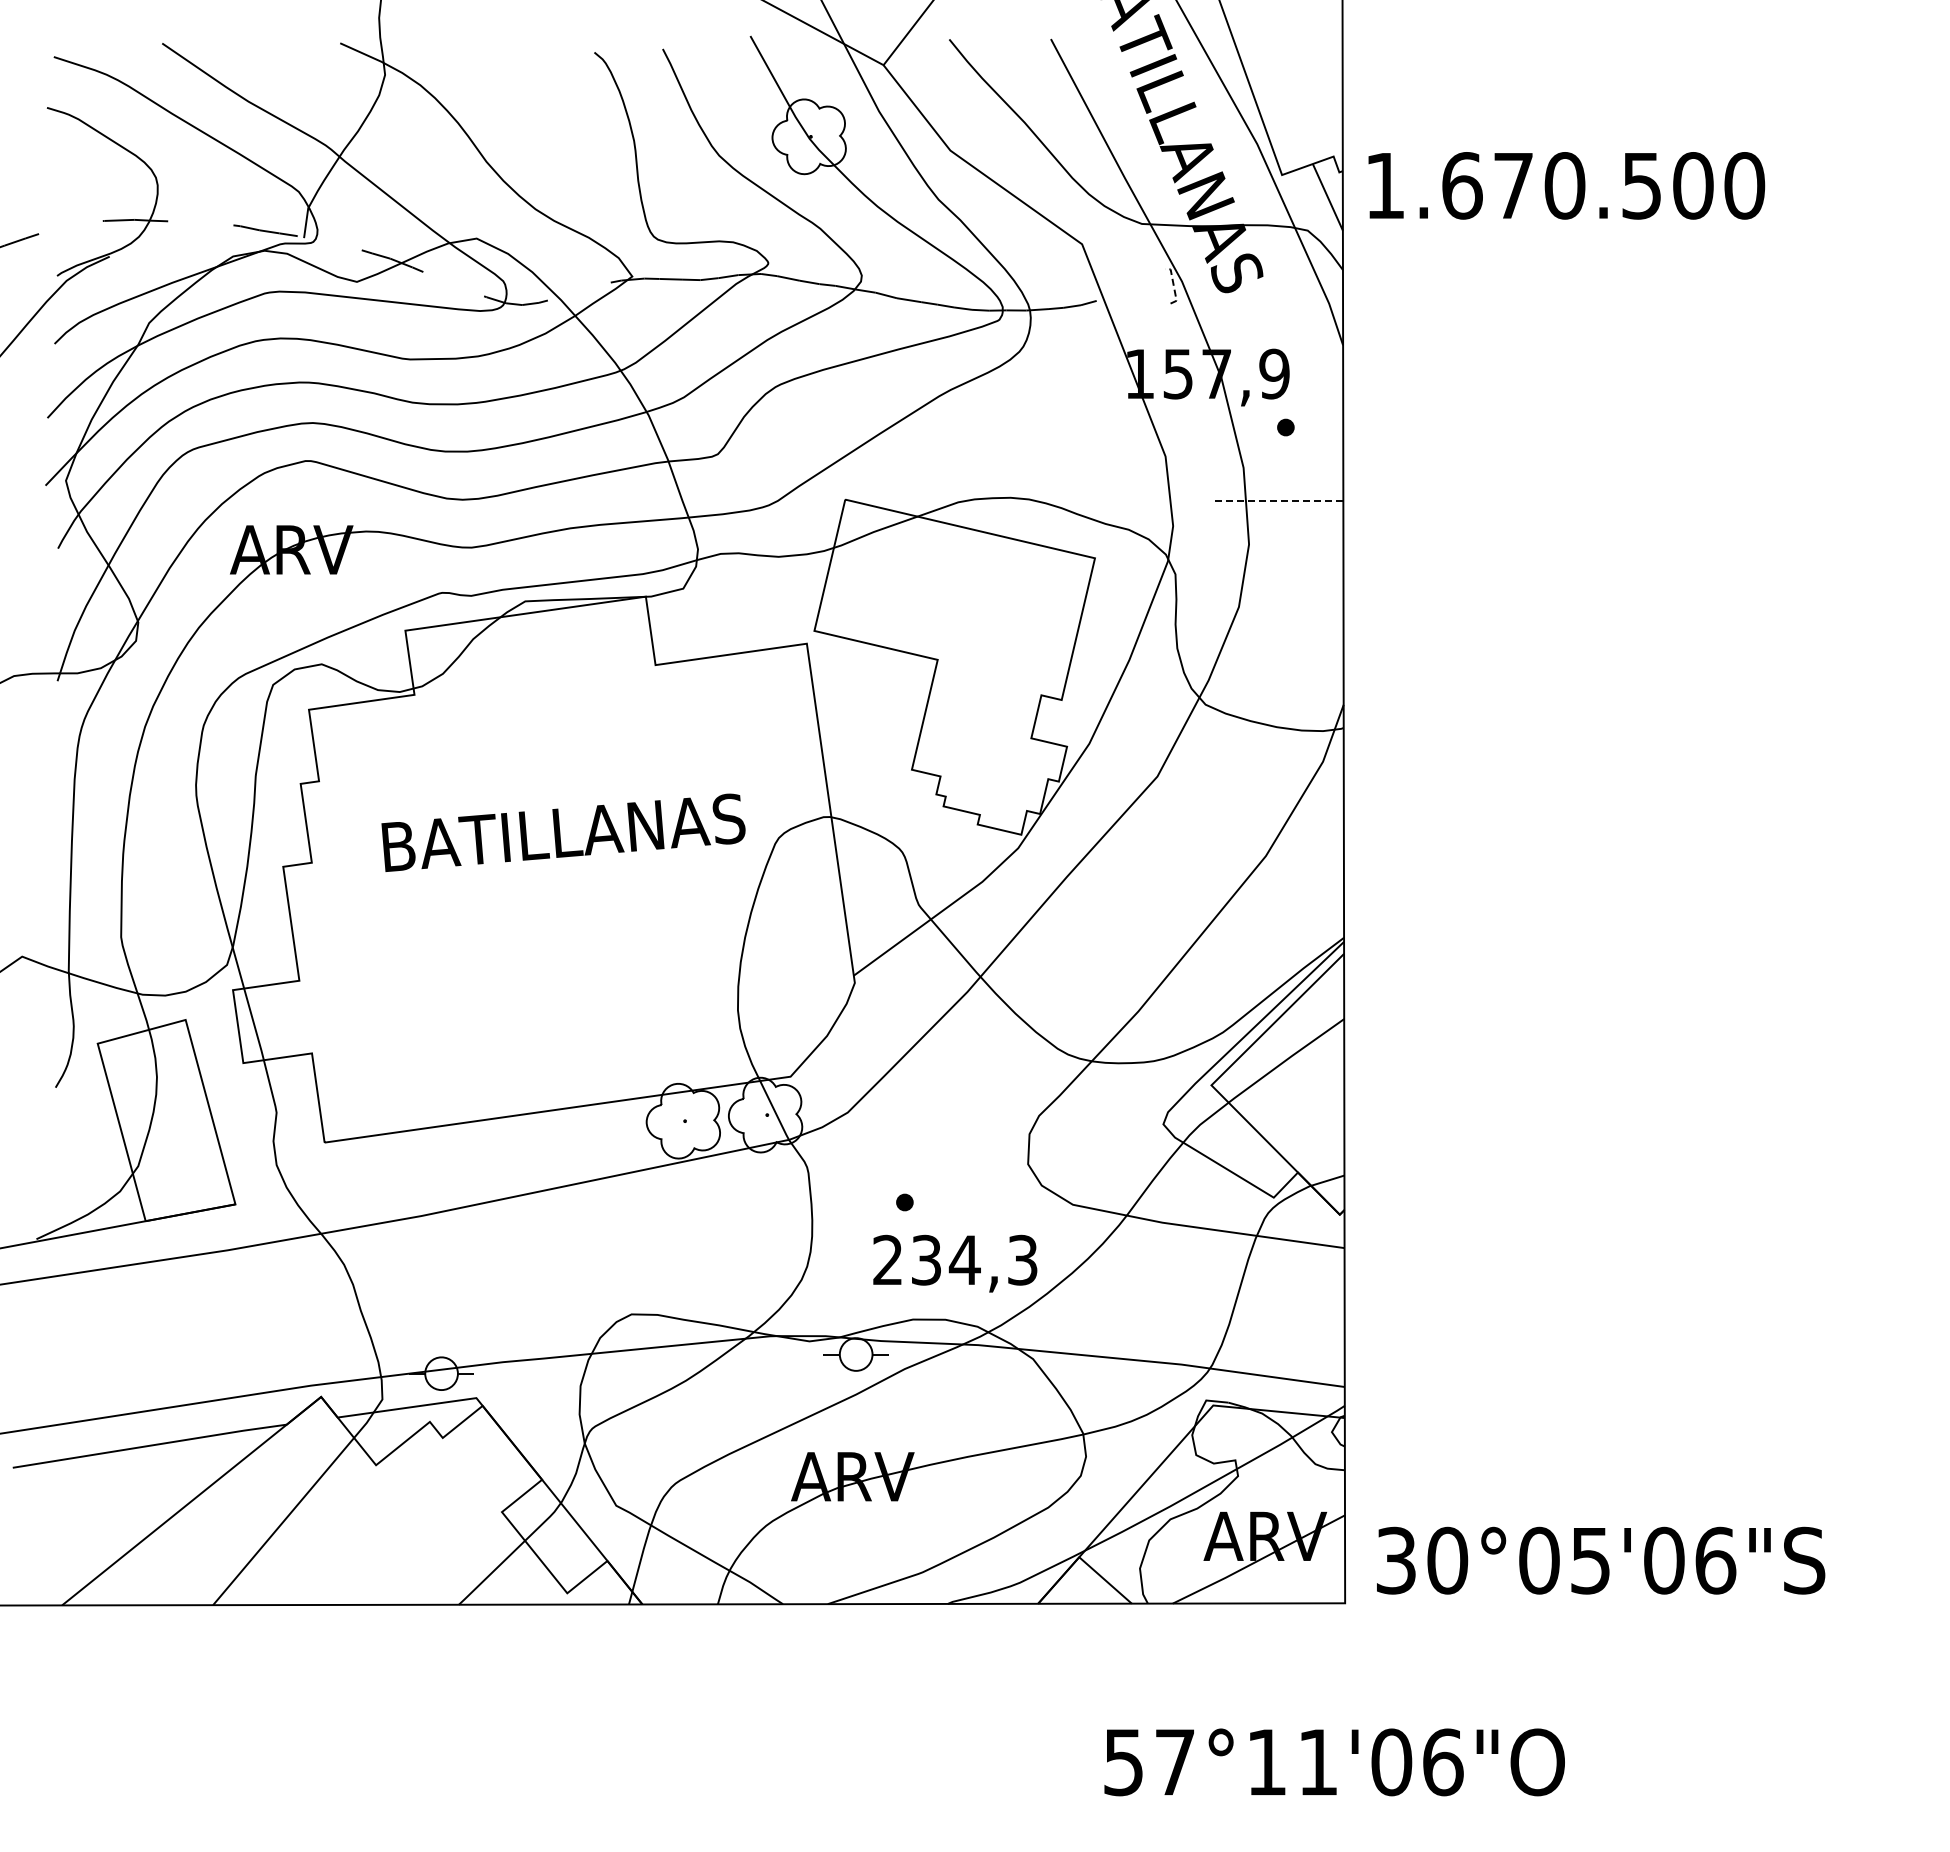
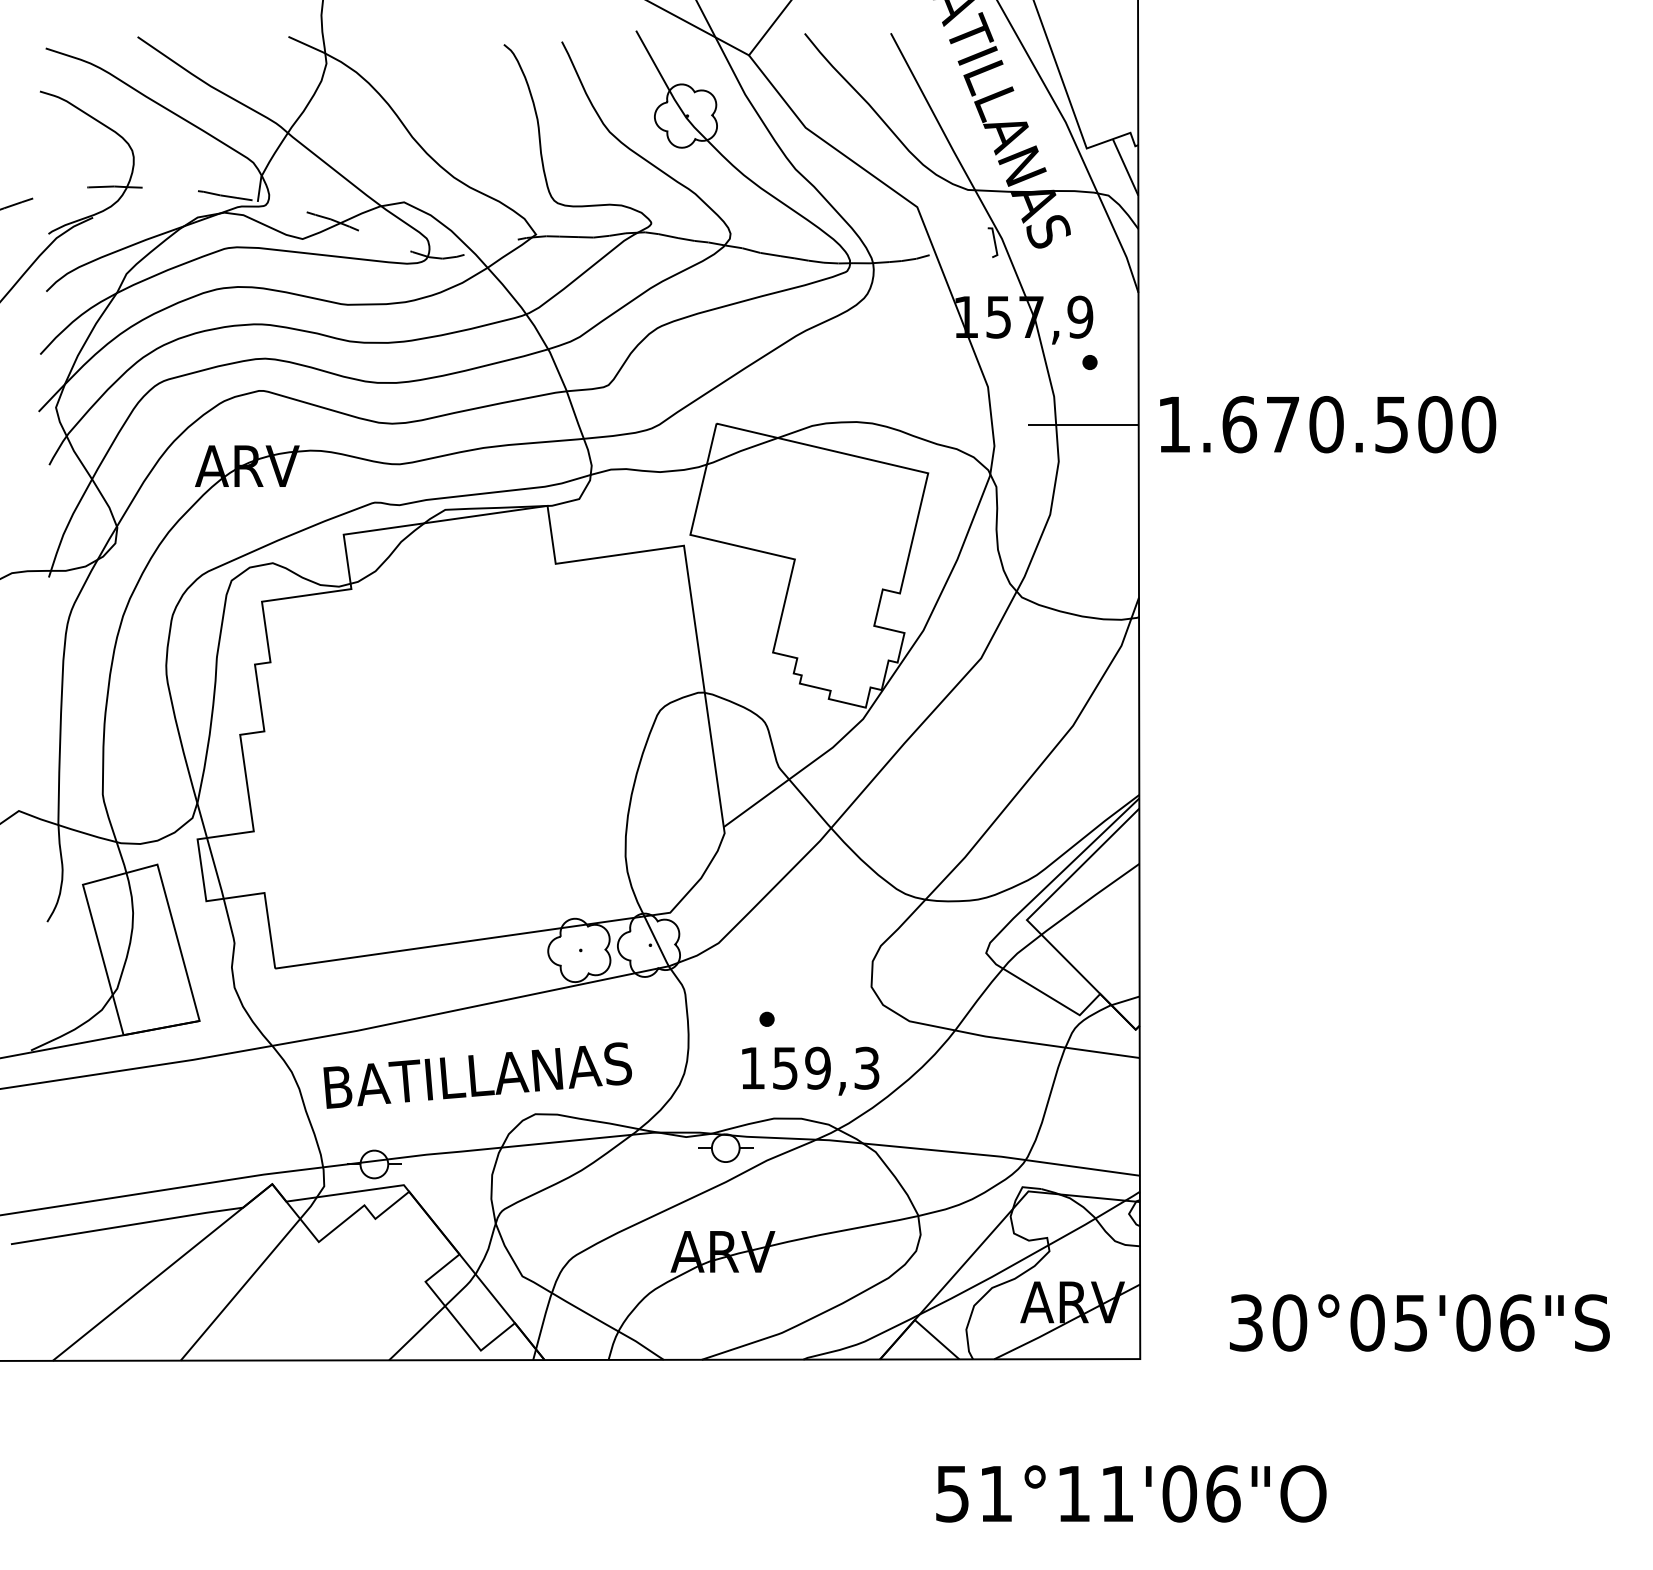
text: (1566, 185) -> (1327, 424), moved
line: (1173, 285) -> (994, 242), dashed -> solid
line: (1277, 500) -> (1082, 424), dashed -> solid
text: (563, 832) -> (477, 1075), moved
text: (926, 1259) -> (785, 1067), 234,3 -> 159,3
text: (1601, 1560) -> (1420, 1322), moved
text: (1174, 1762) -> (995, 1494), 57°11'06"O -> 51°11'06"O

